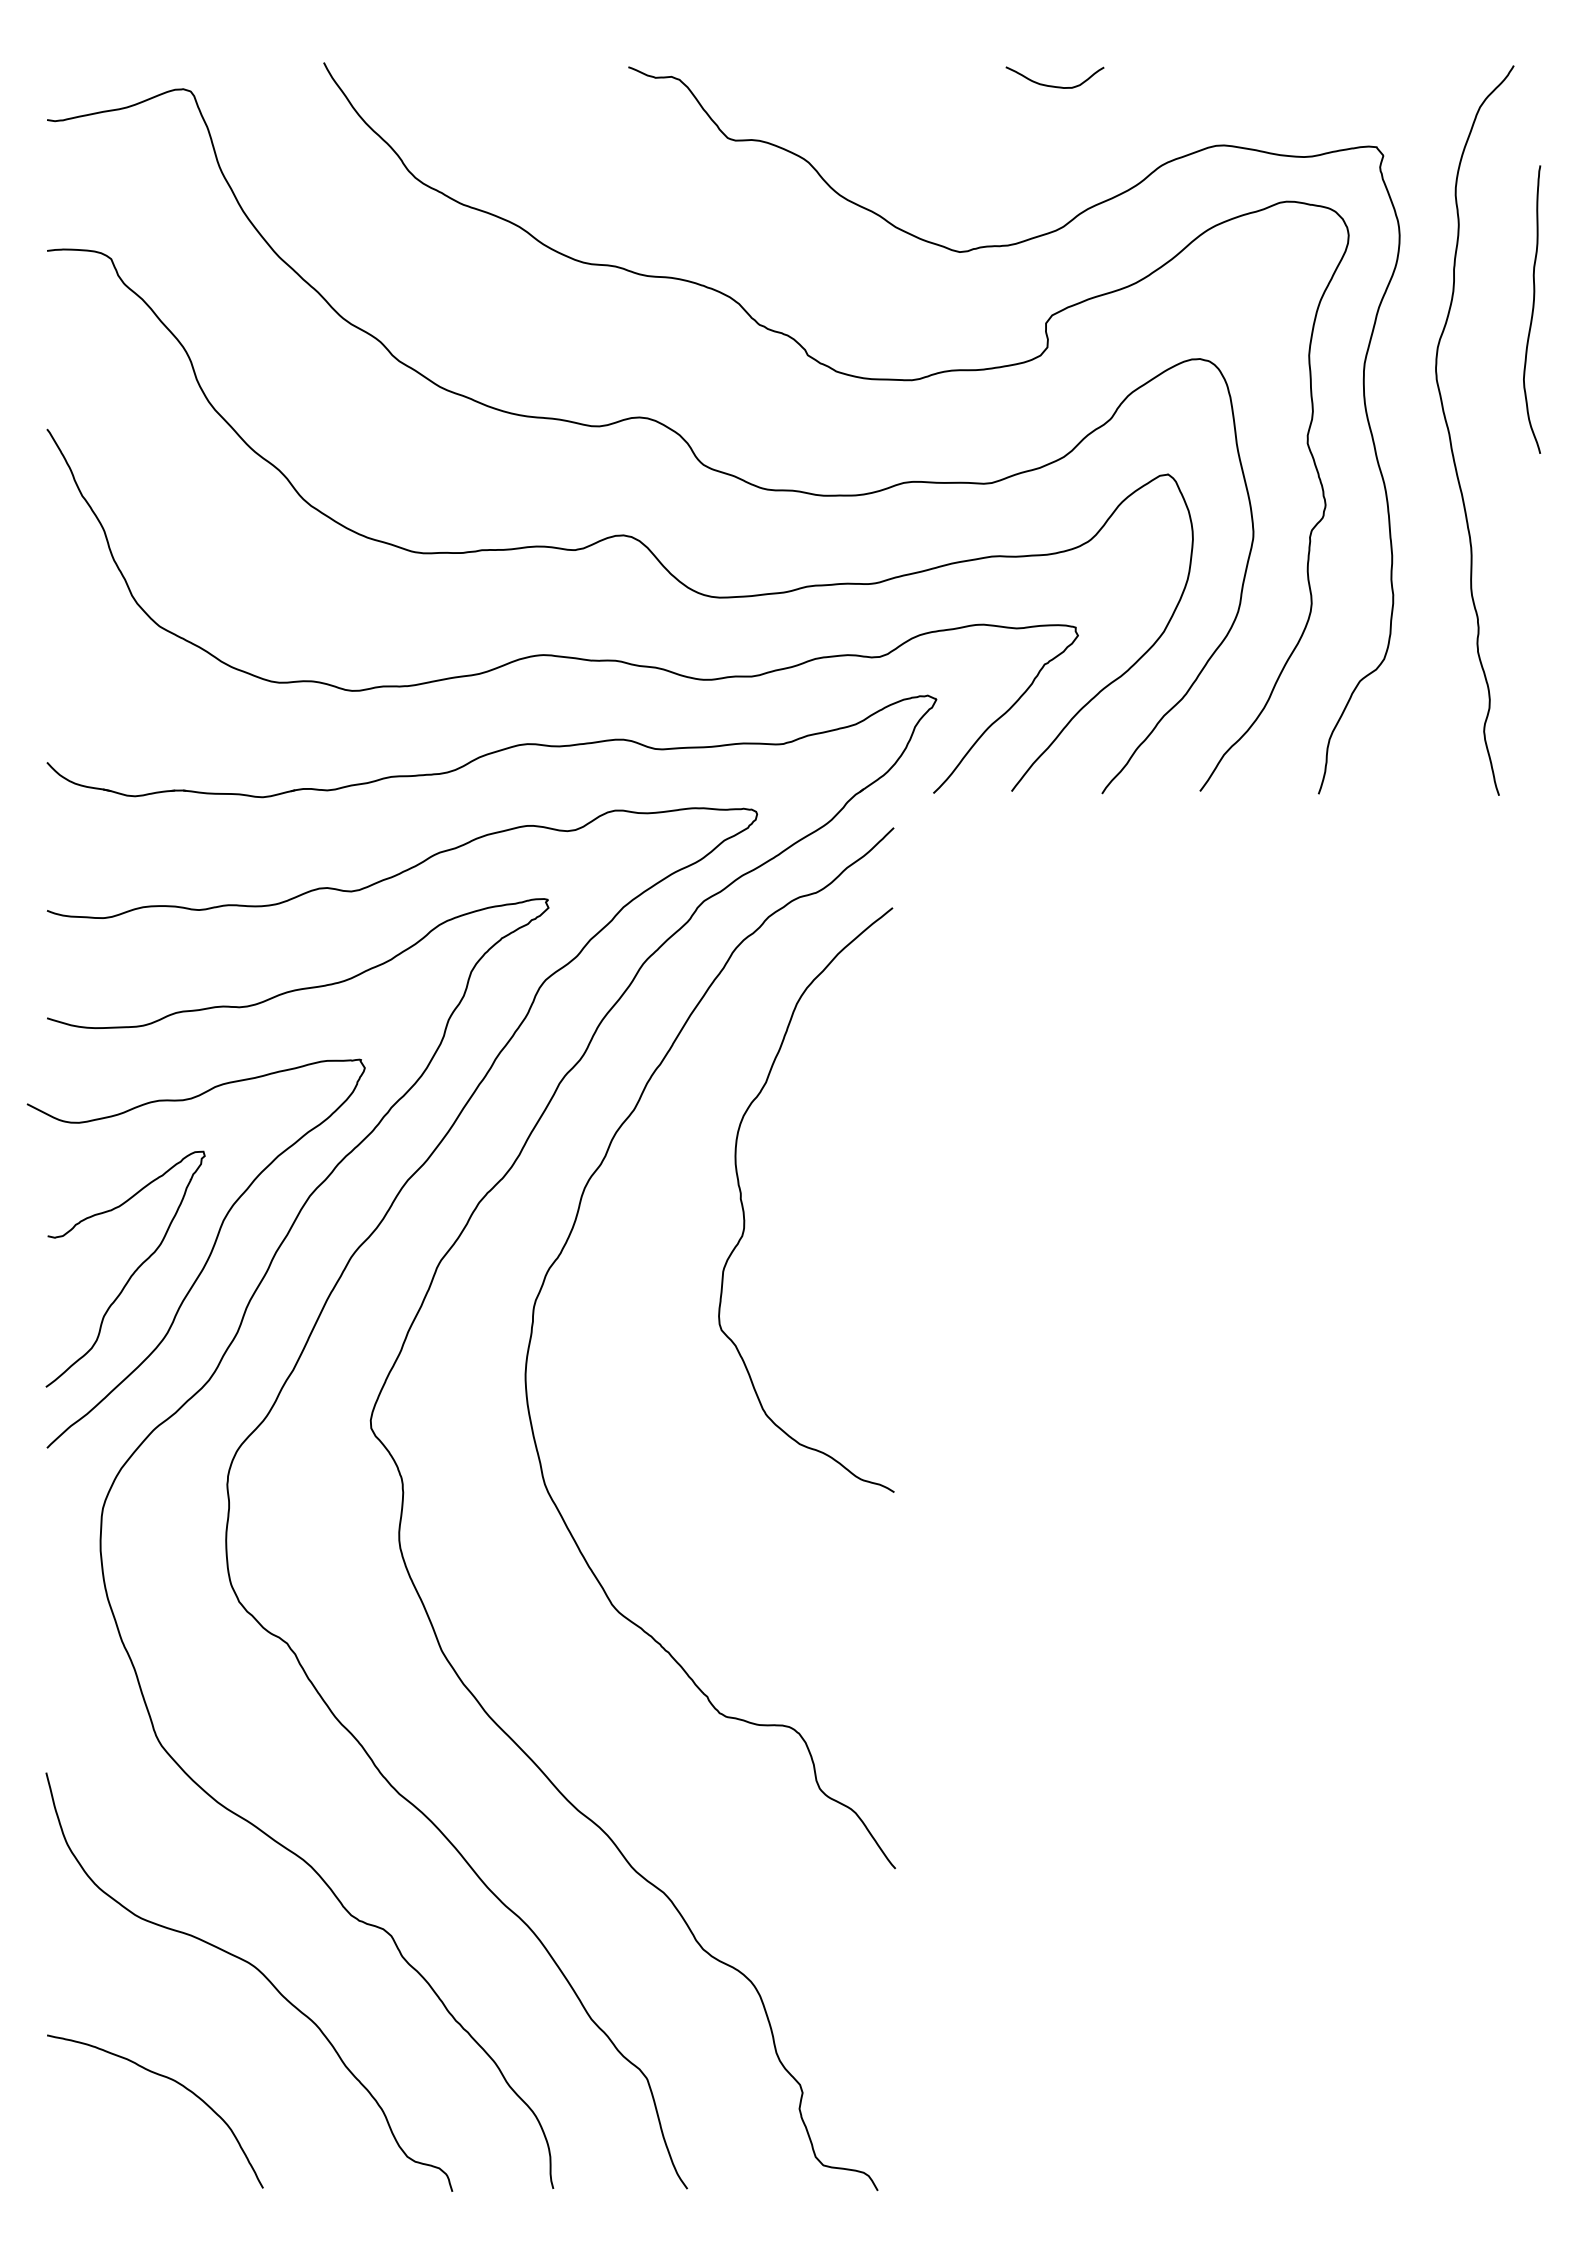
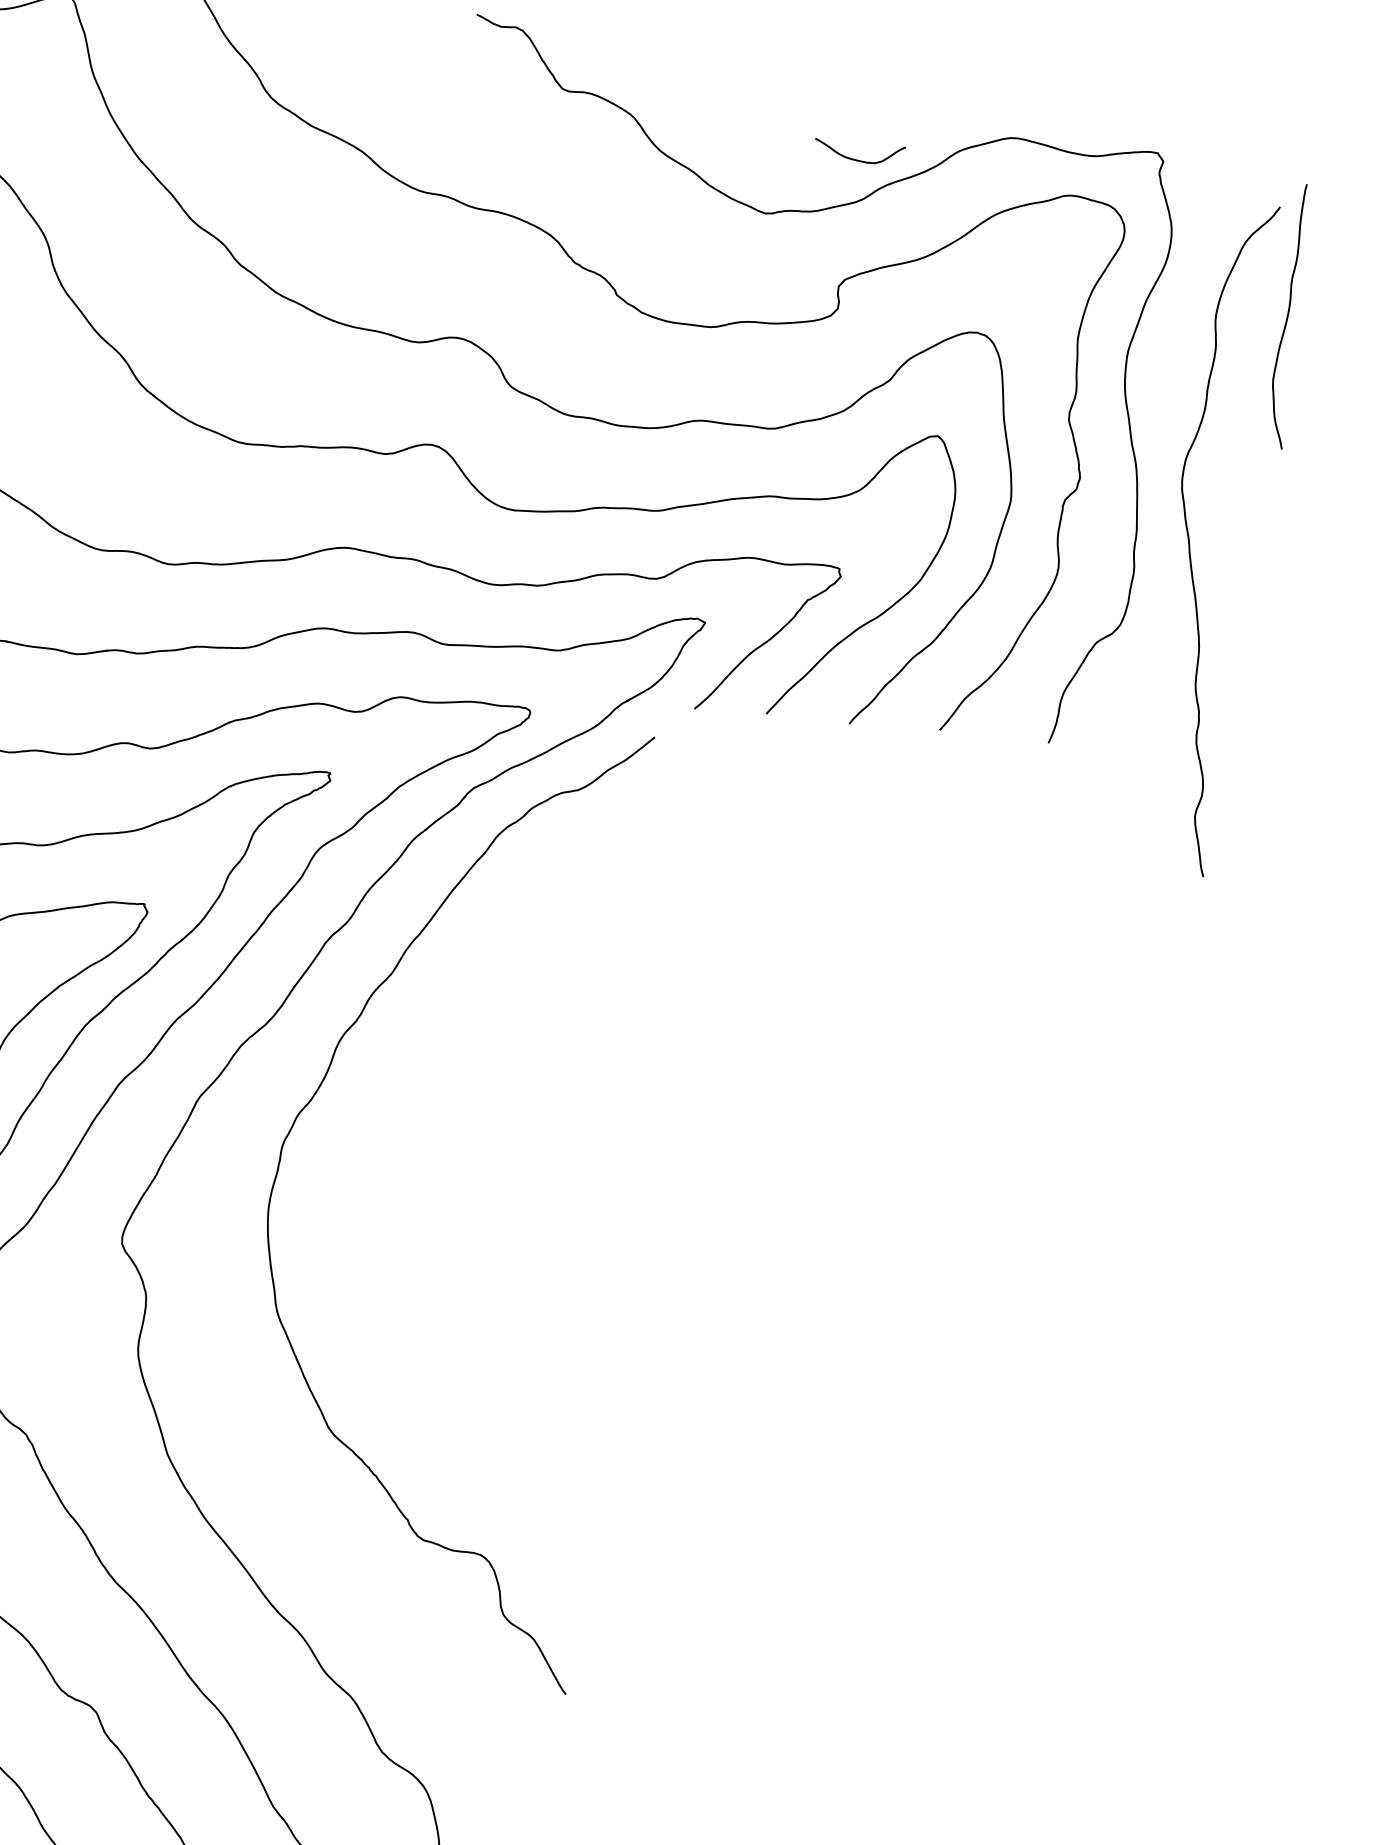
curve: (1053, 85) -> (857, 159), moved
curve: (1450, 433) -> (1190, 539), moved
curve: (744, 1210) -> (484, 1076), removed

